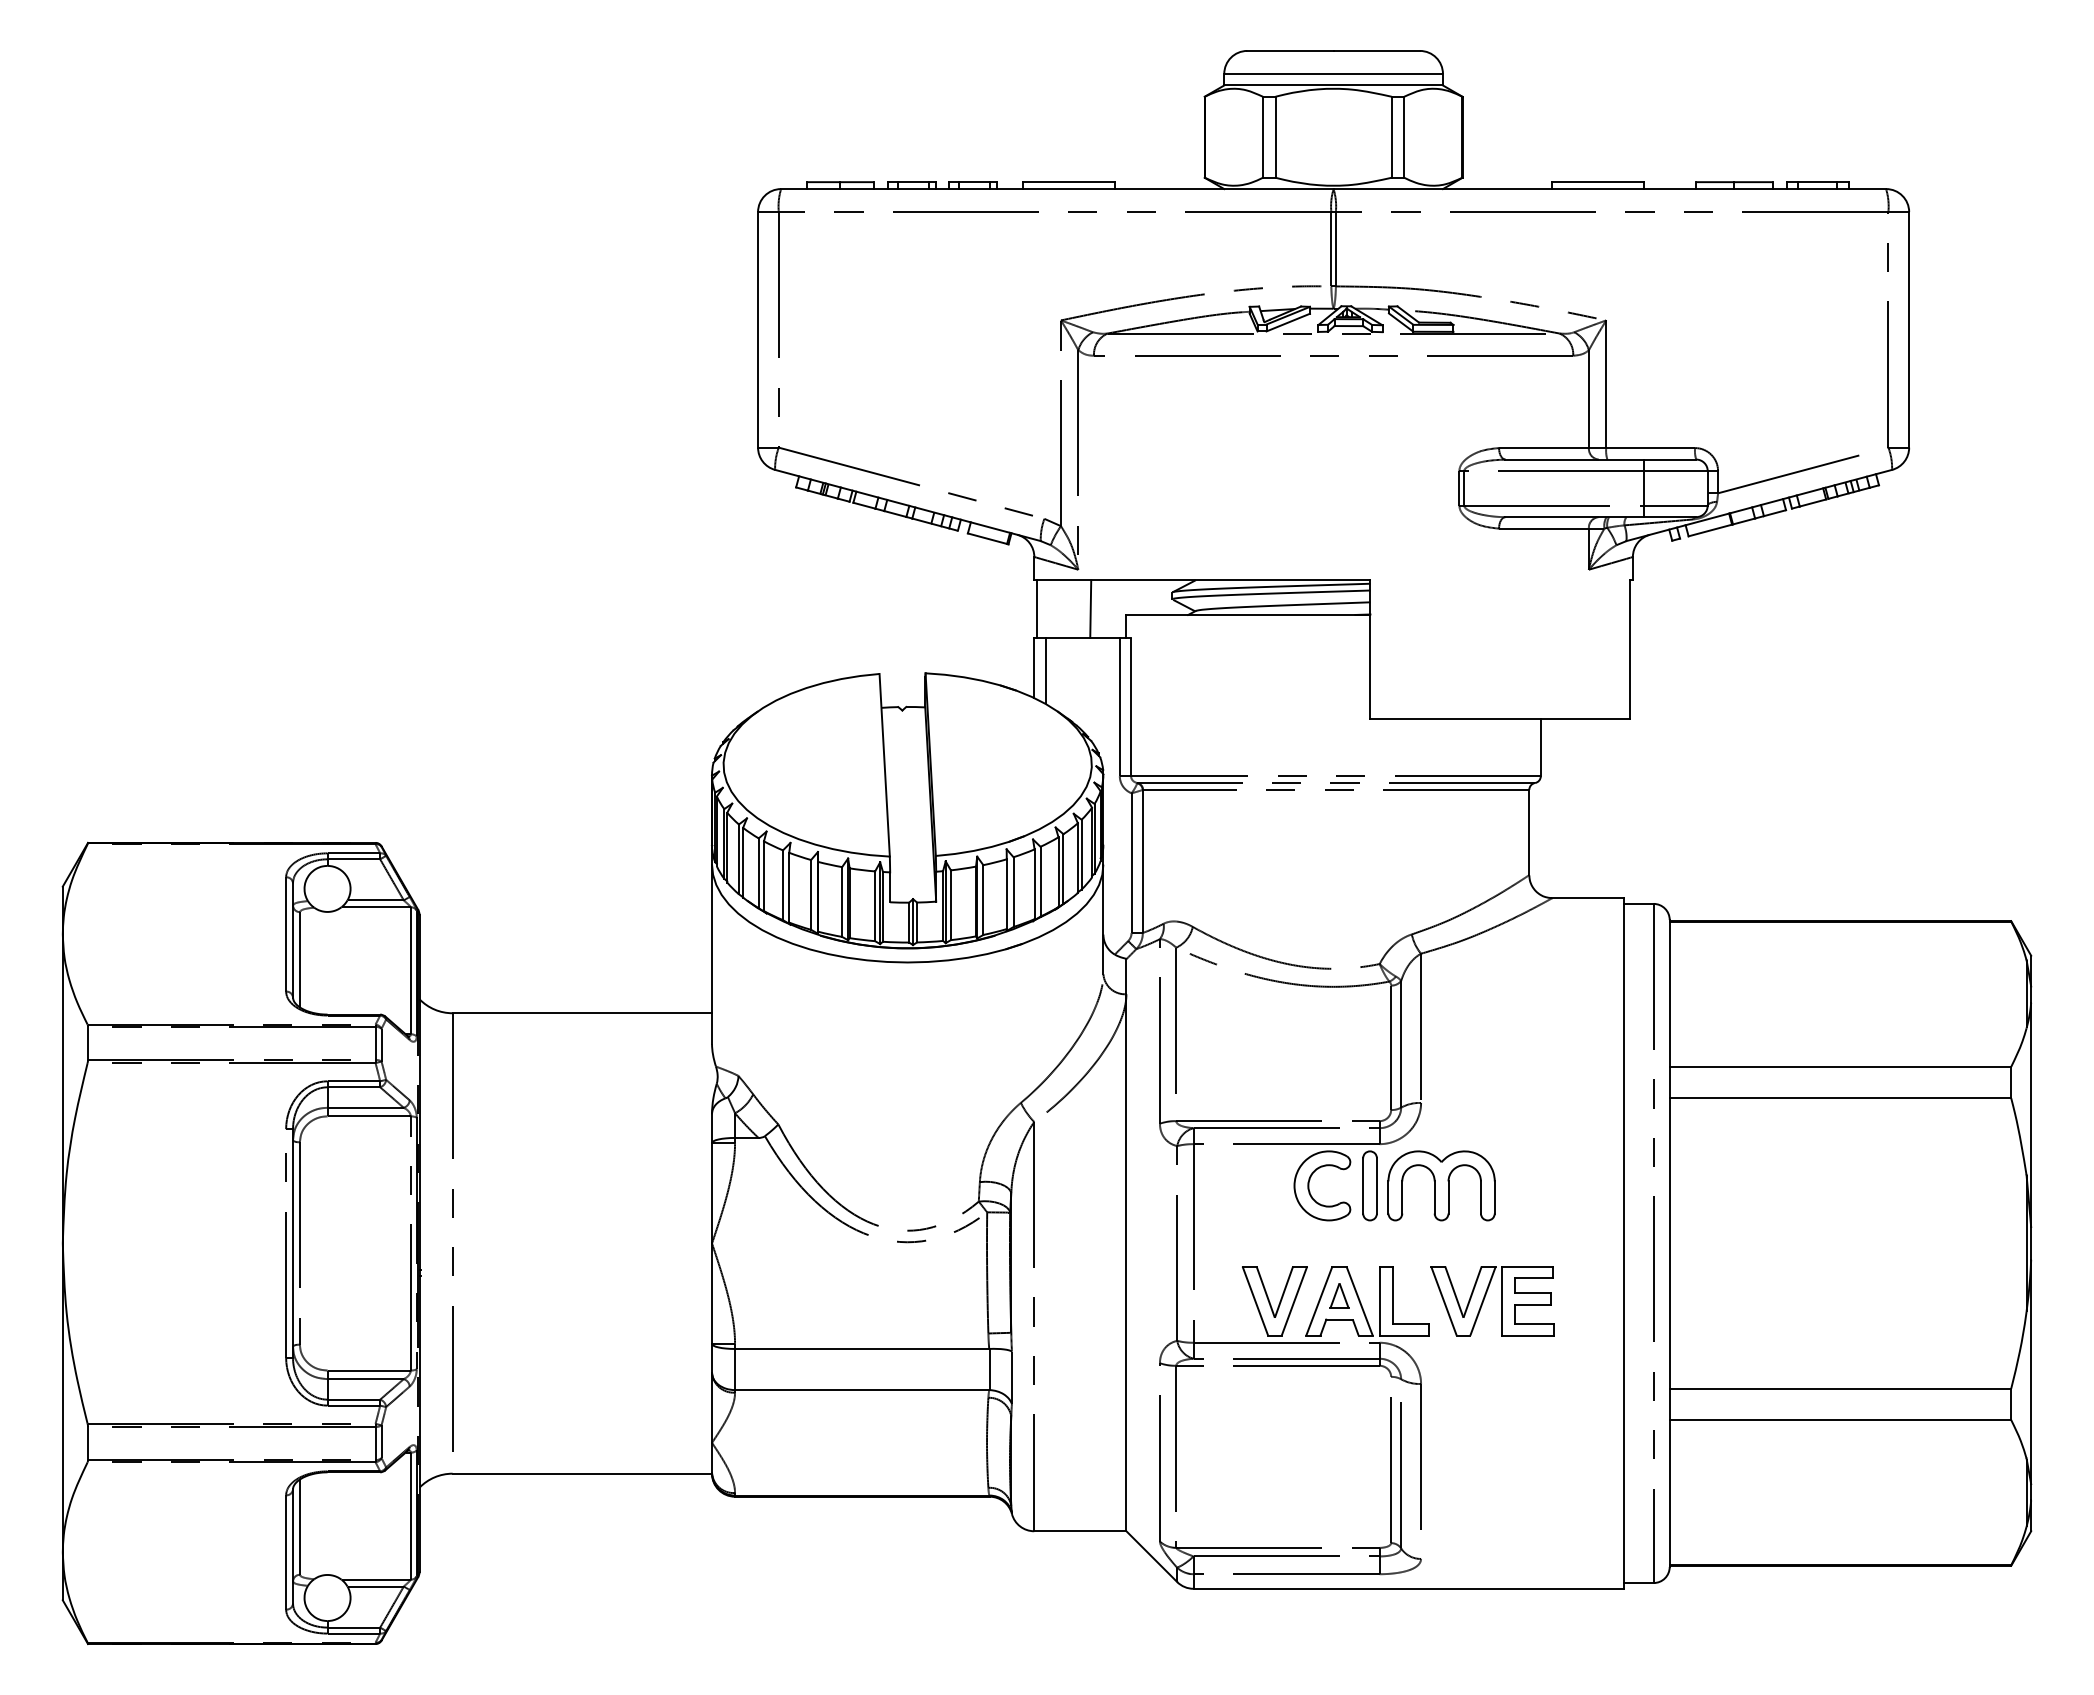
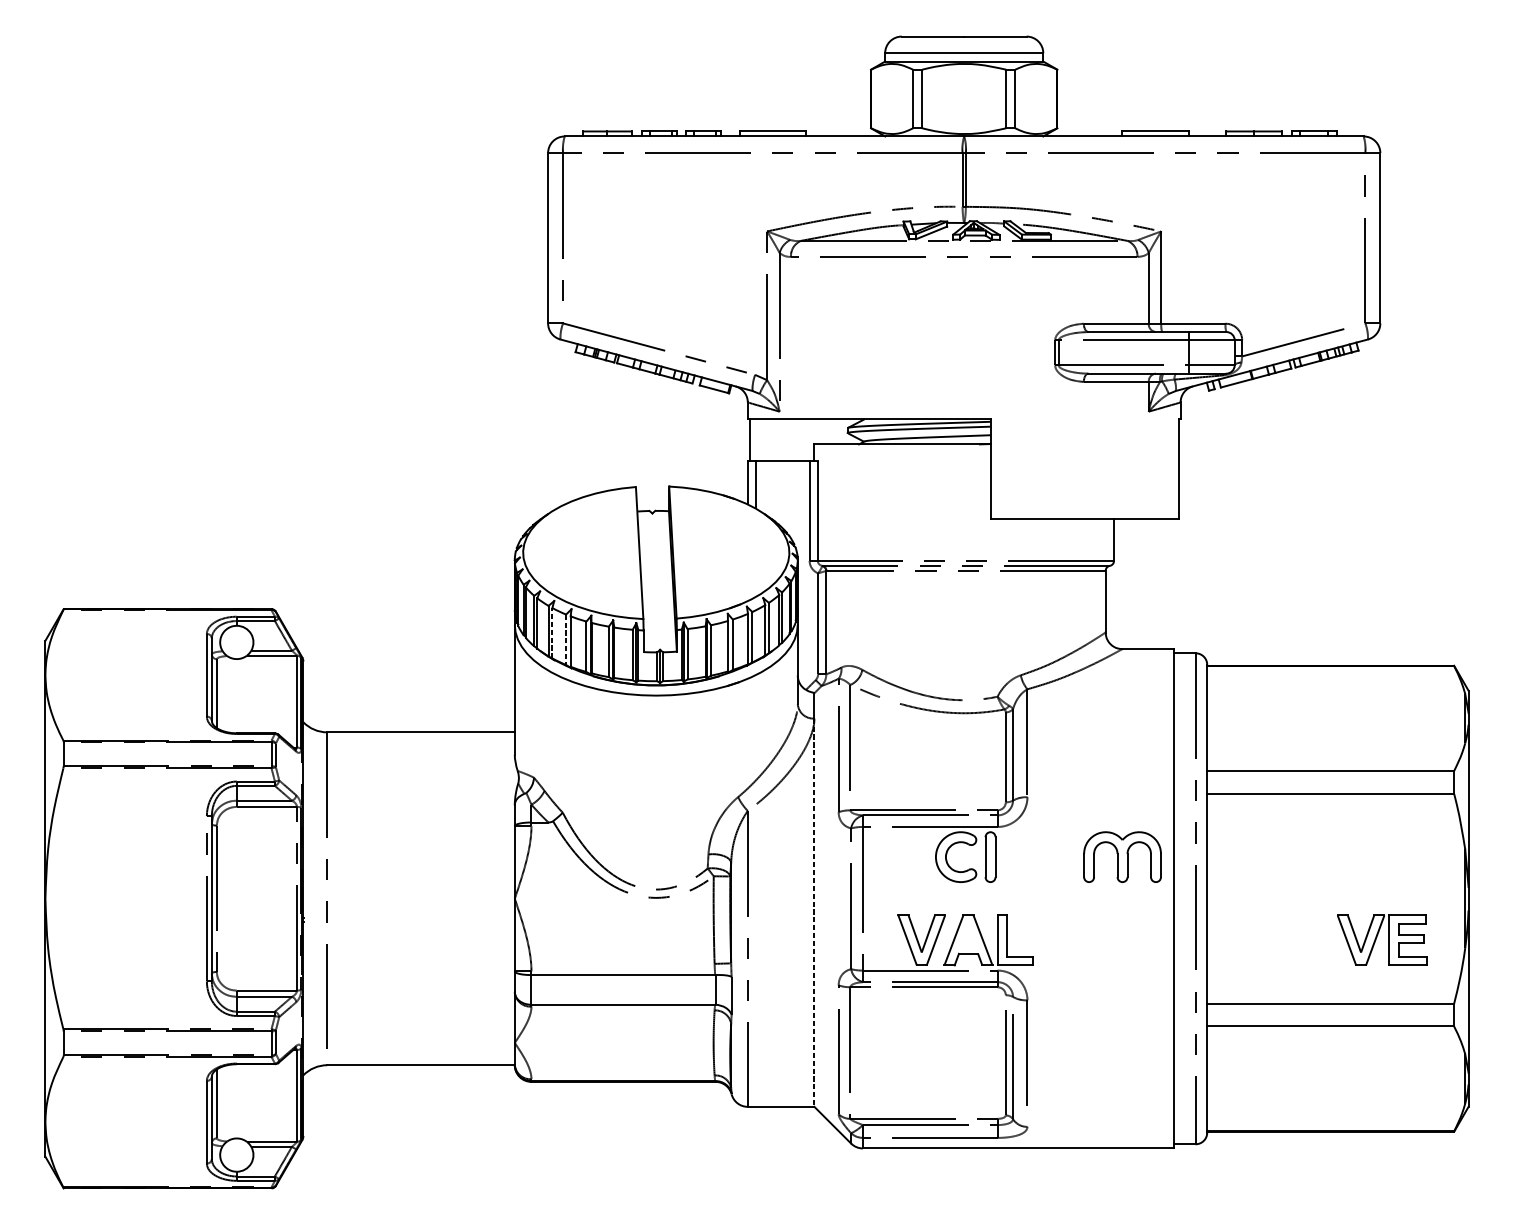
line: (1090, 609) -> (788, 440), removed
line: (763, 876) -> (552, 633), solid -> dashed
line: (783, 885) -> (566, 639), solid -> dashed
part: (1441, 1185) -> (1122, 856), moved
line: (1126, 1262) -> (814, 912), solid -> dashed
part: (1339, 1295) -> (968, 936), removed
part: (1485, 1297) -> (1376, 937), moved

